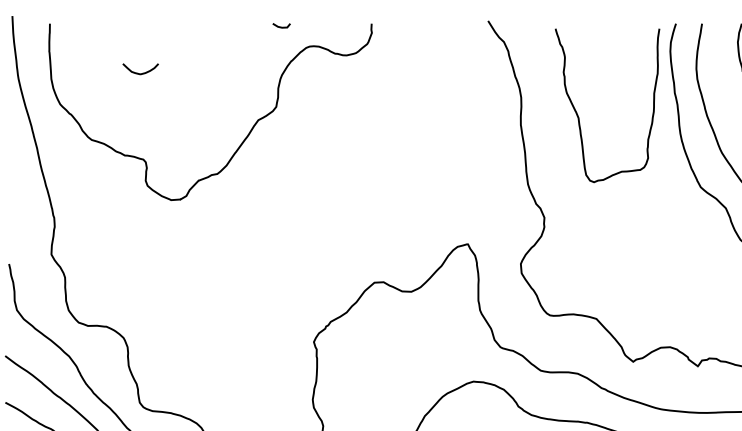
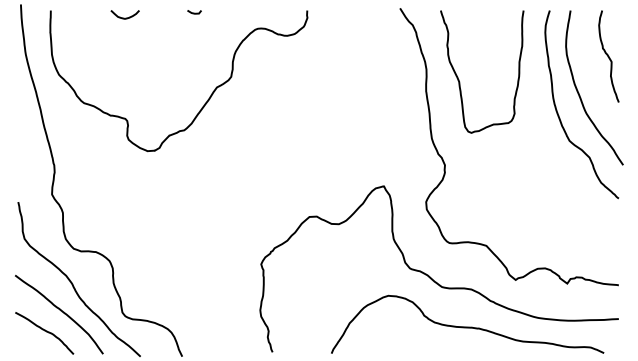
line: (281, 26) -> (194, 12), moved
curve: (139, 72) -> (124, 17), moved
curve: (578, 115) -> (459, 79), moved

